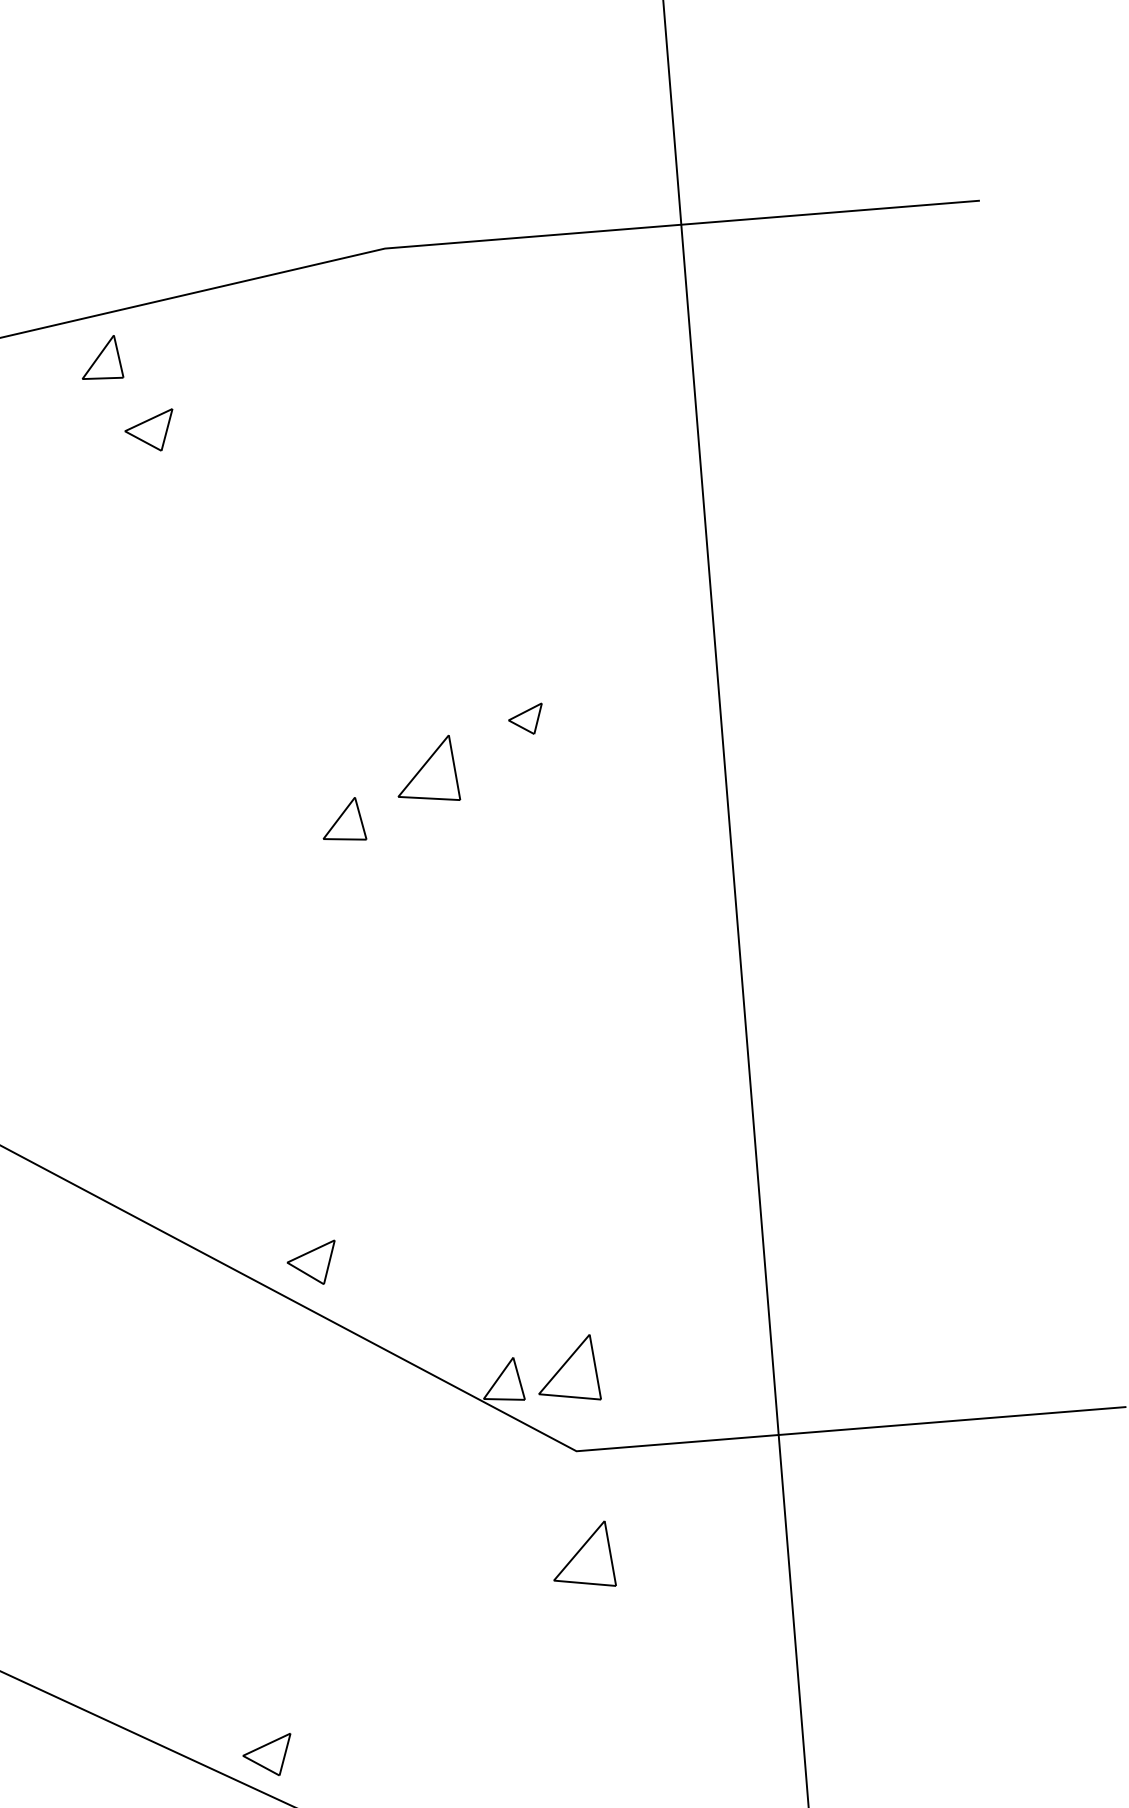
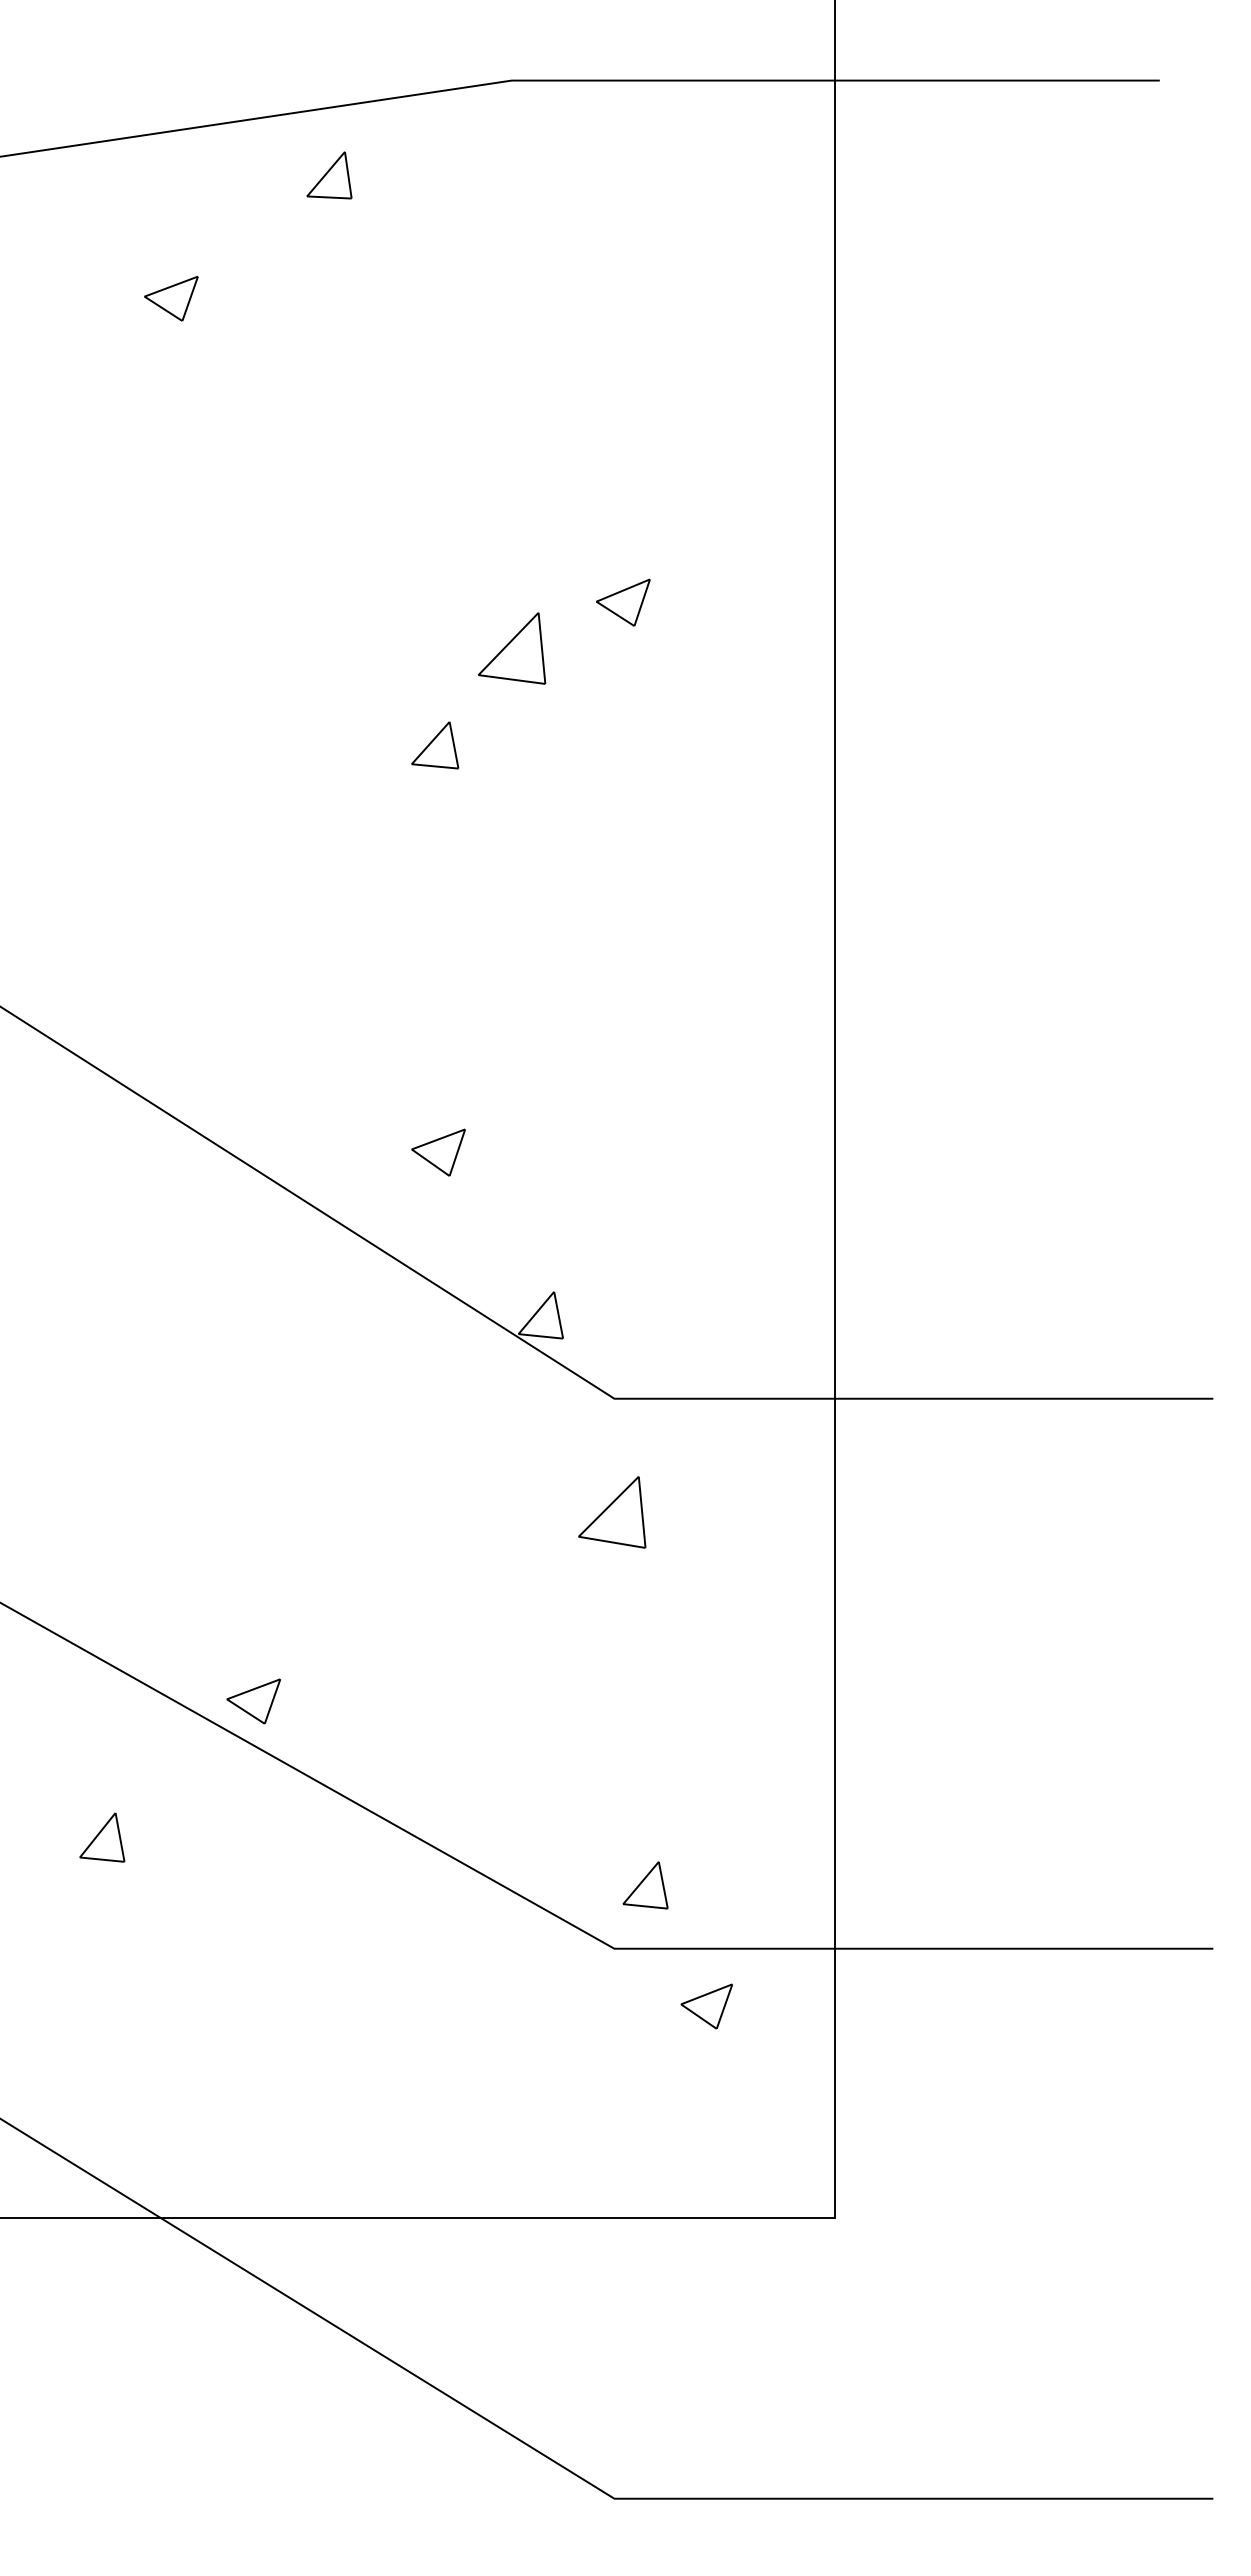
part: (101, 358) -> (329, 175), moved
part: (149, 430) -> (171, 298), moved
part: (526, 719) -> (623, 602), size x1.43
part: (343, 820) -> (435, 745), moved
part: (312, 1263) -> (438, 1152), moved
part: (568, 1369) -> (612, 1309), removed

